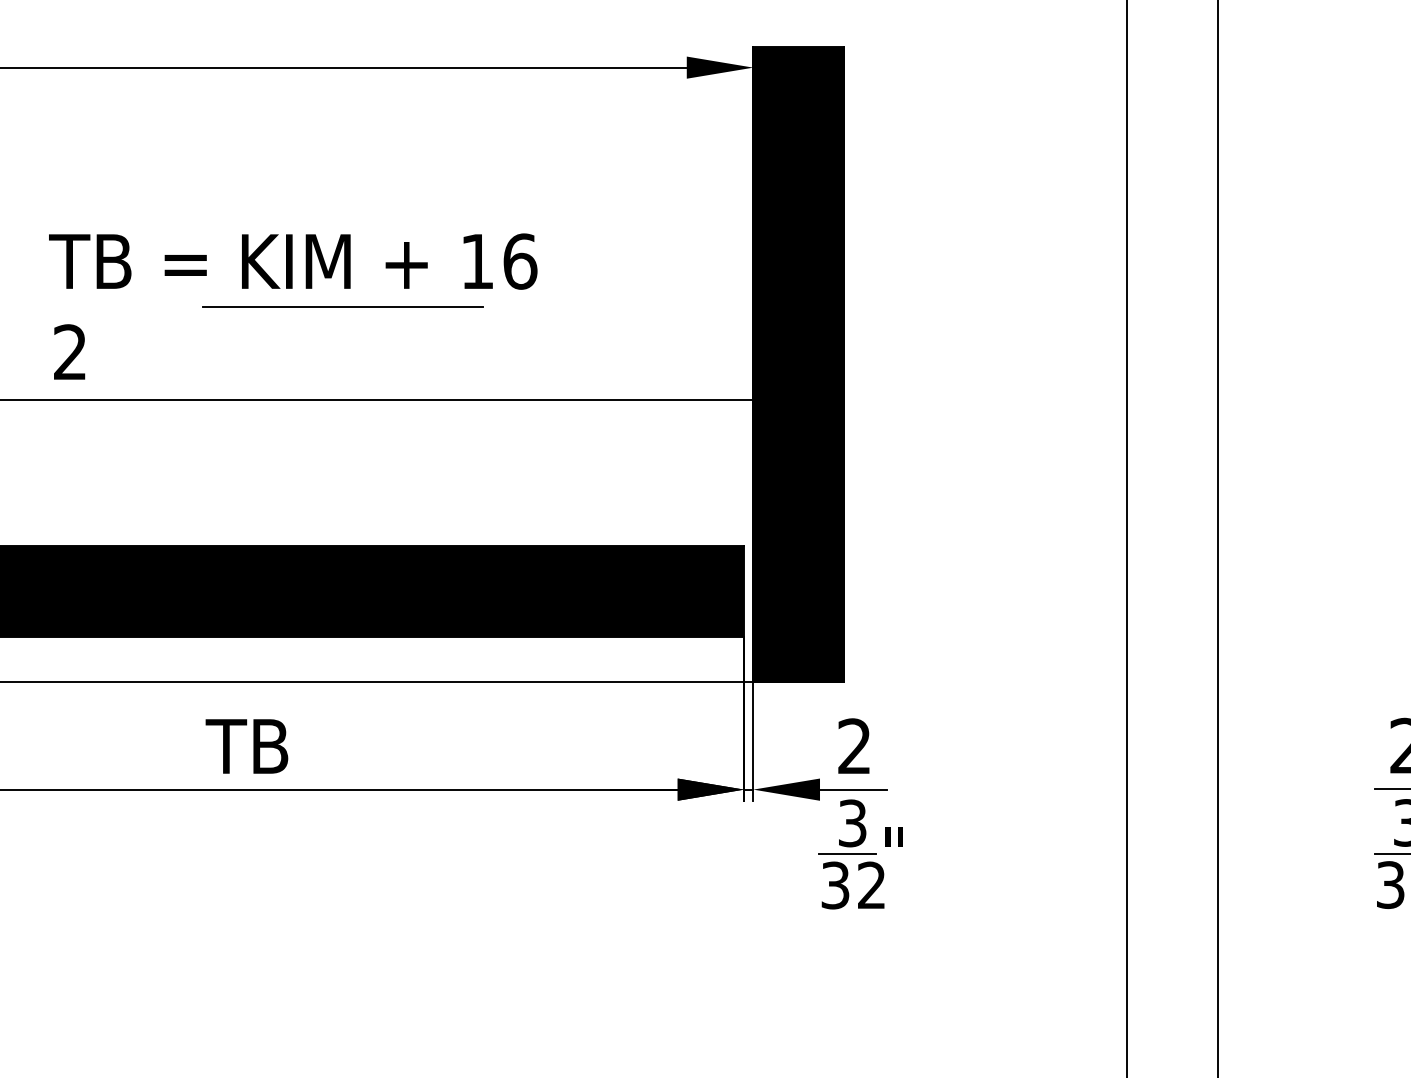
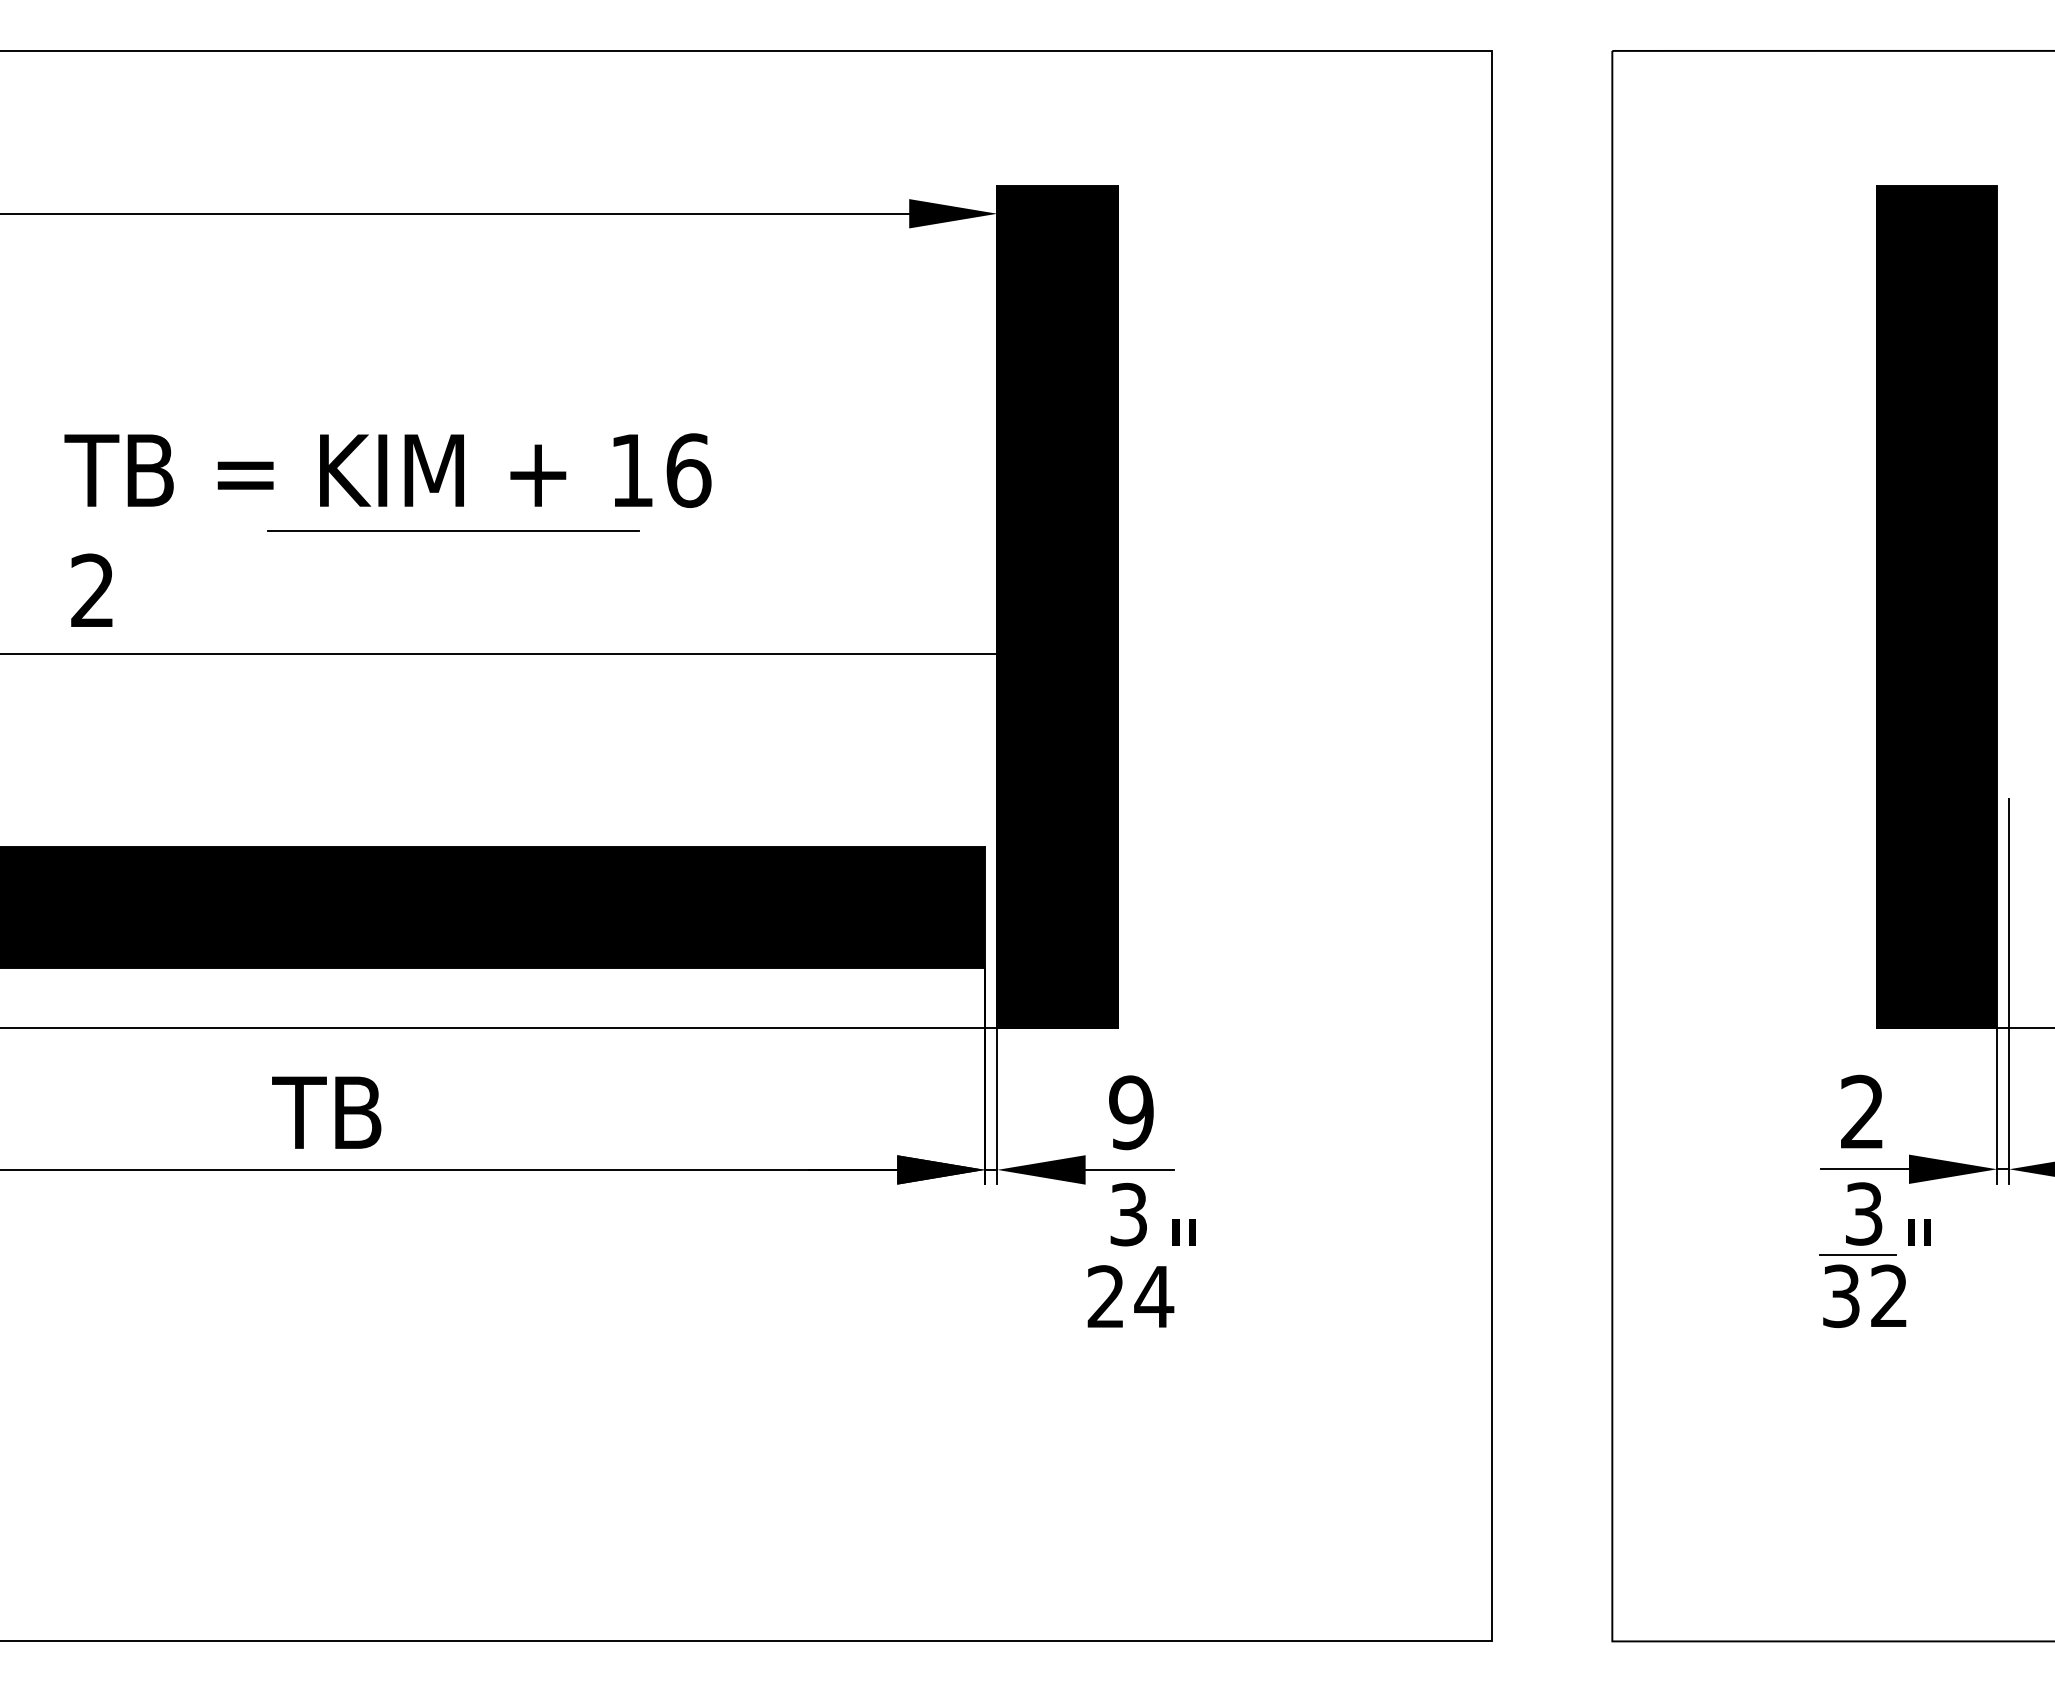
text: (854, 746) -> (1131, 1112), 2 -> 9
line: (847, 854) -> (1122, 1255), removed
text: (853, 885) -> (1130, 1296), 32 -> 24

